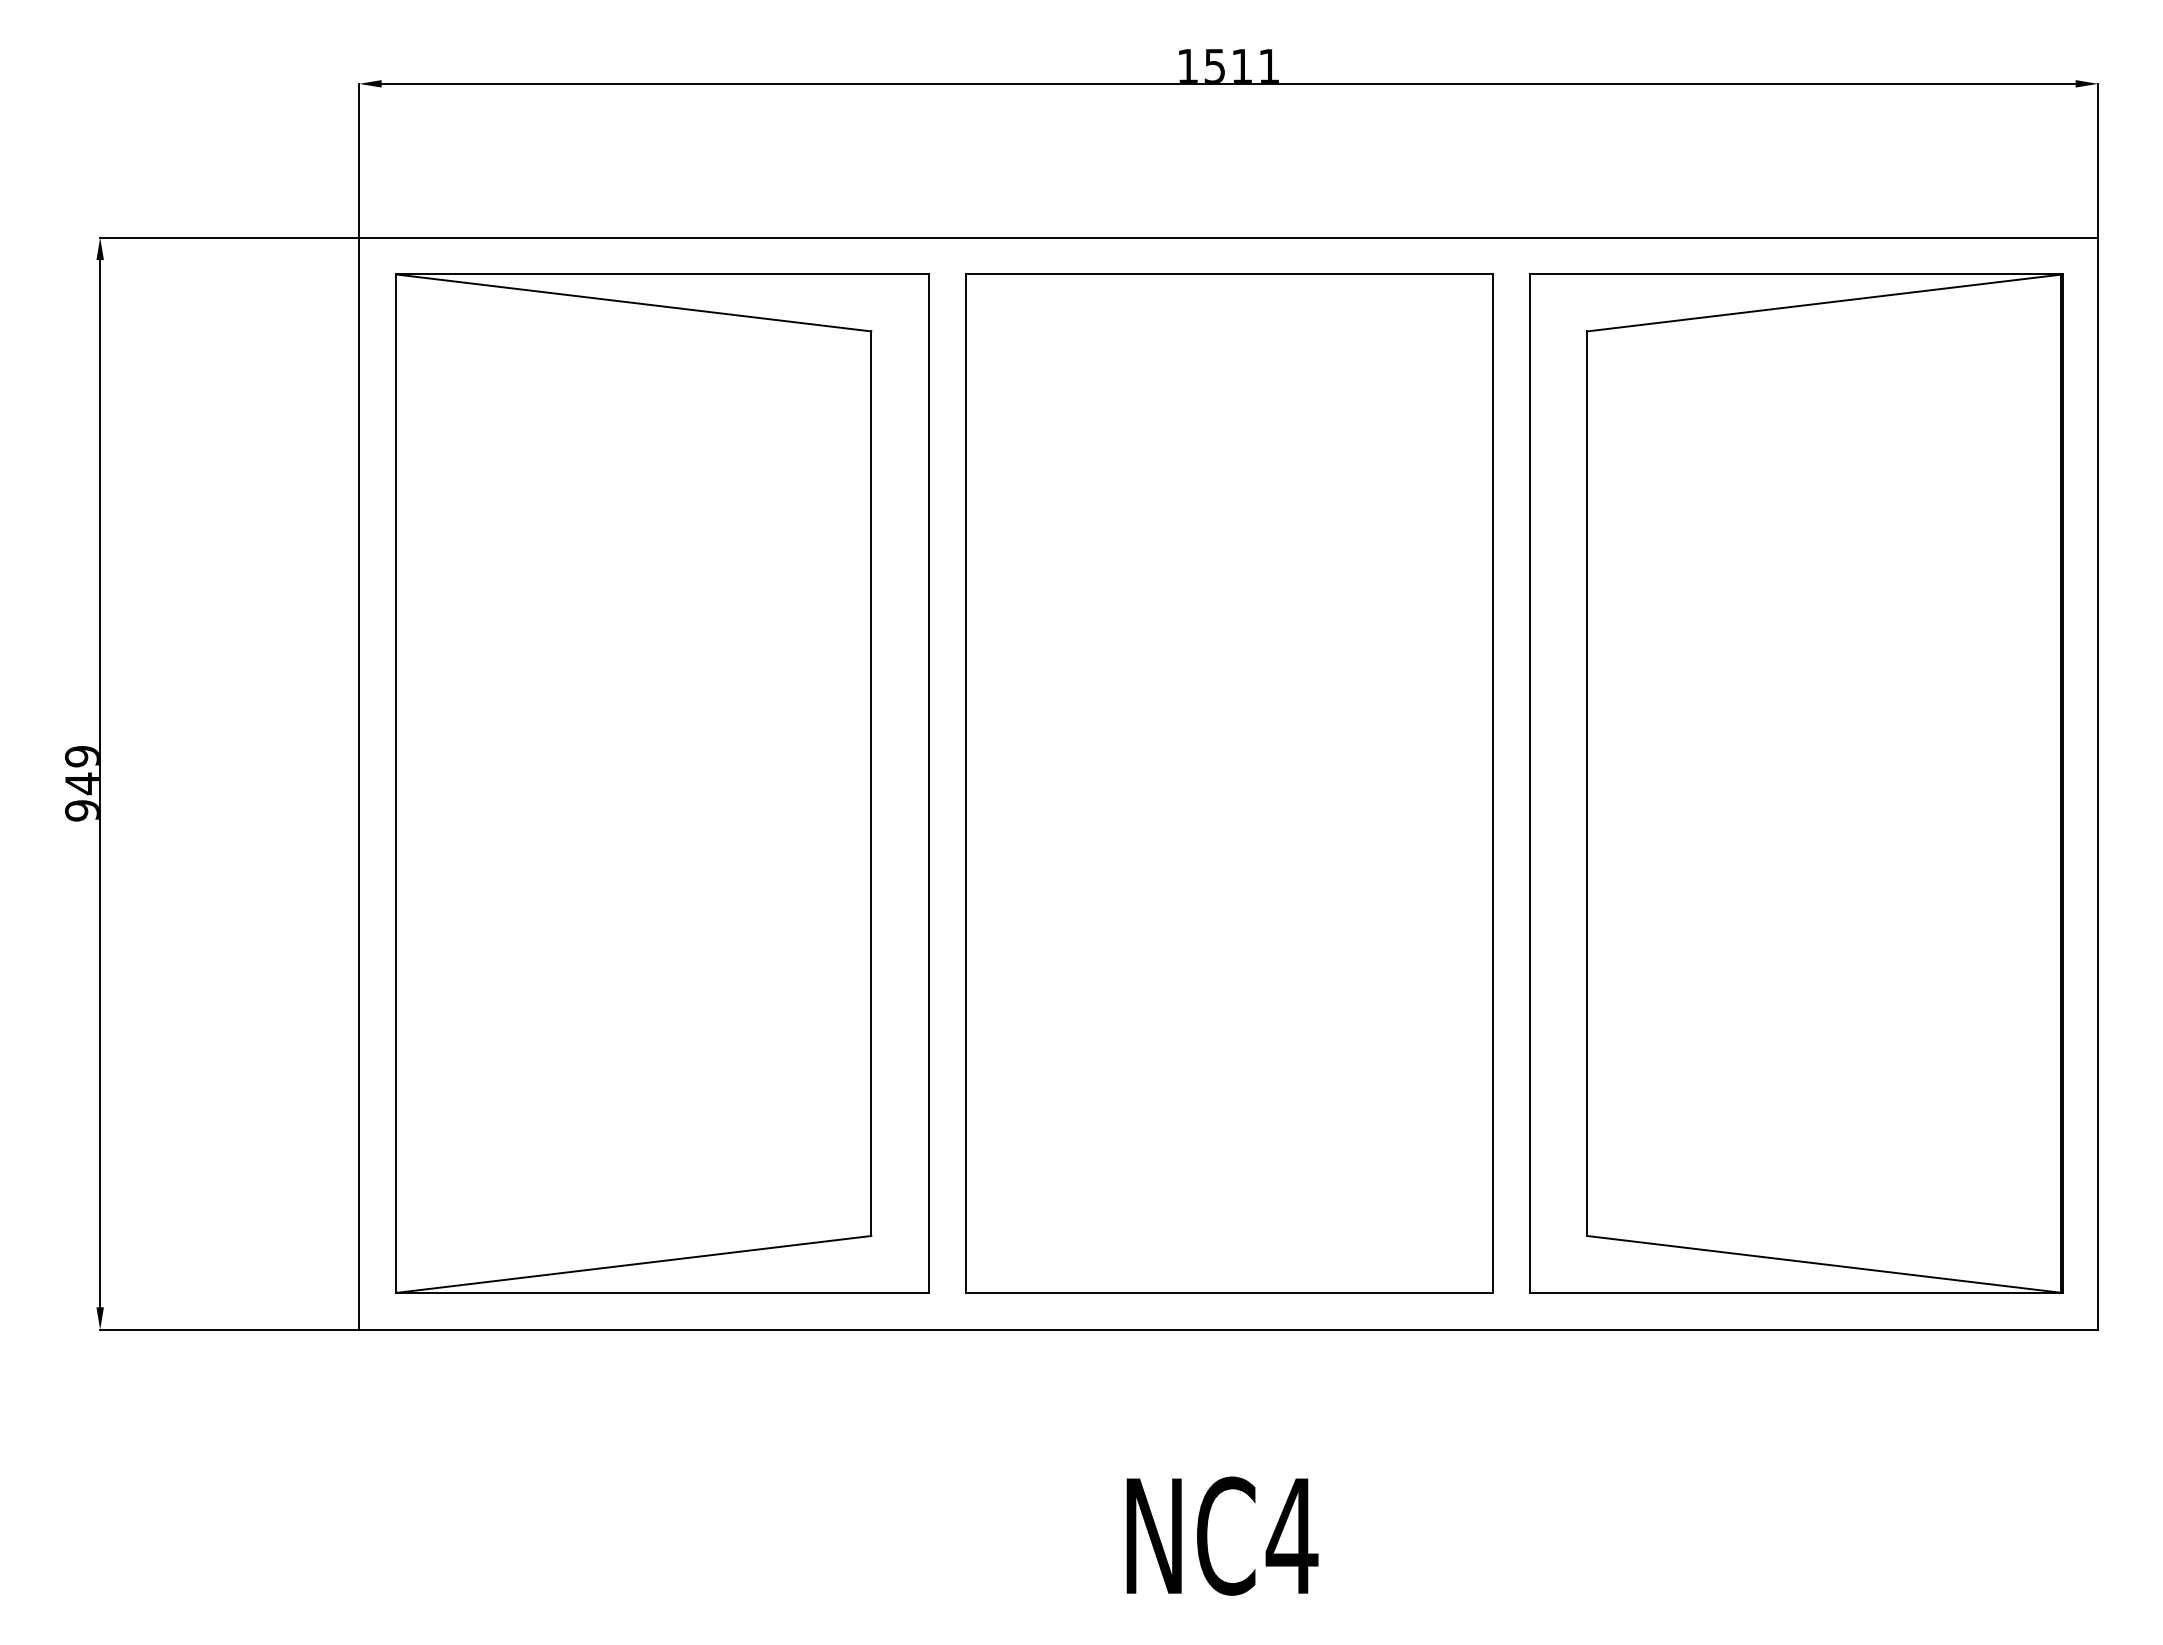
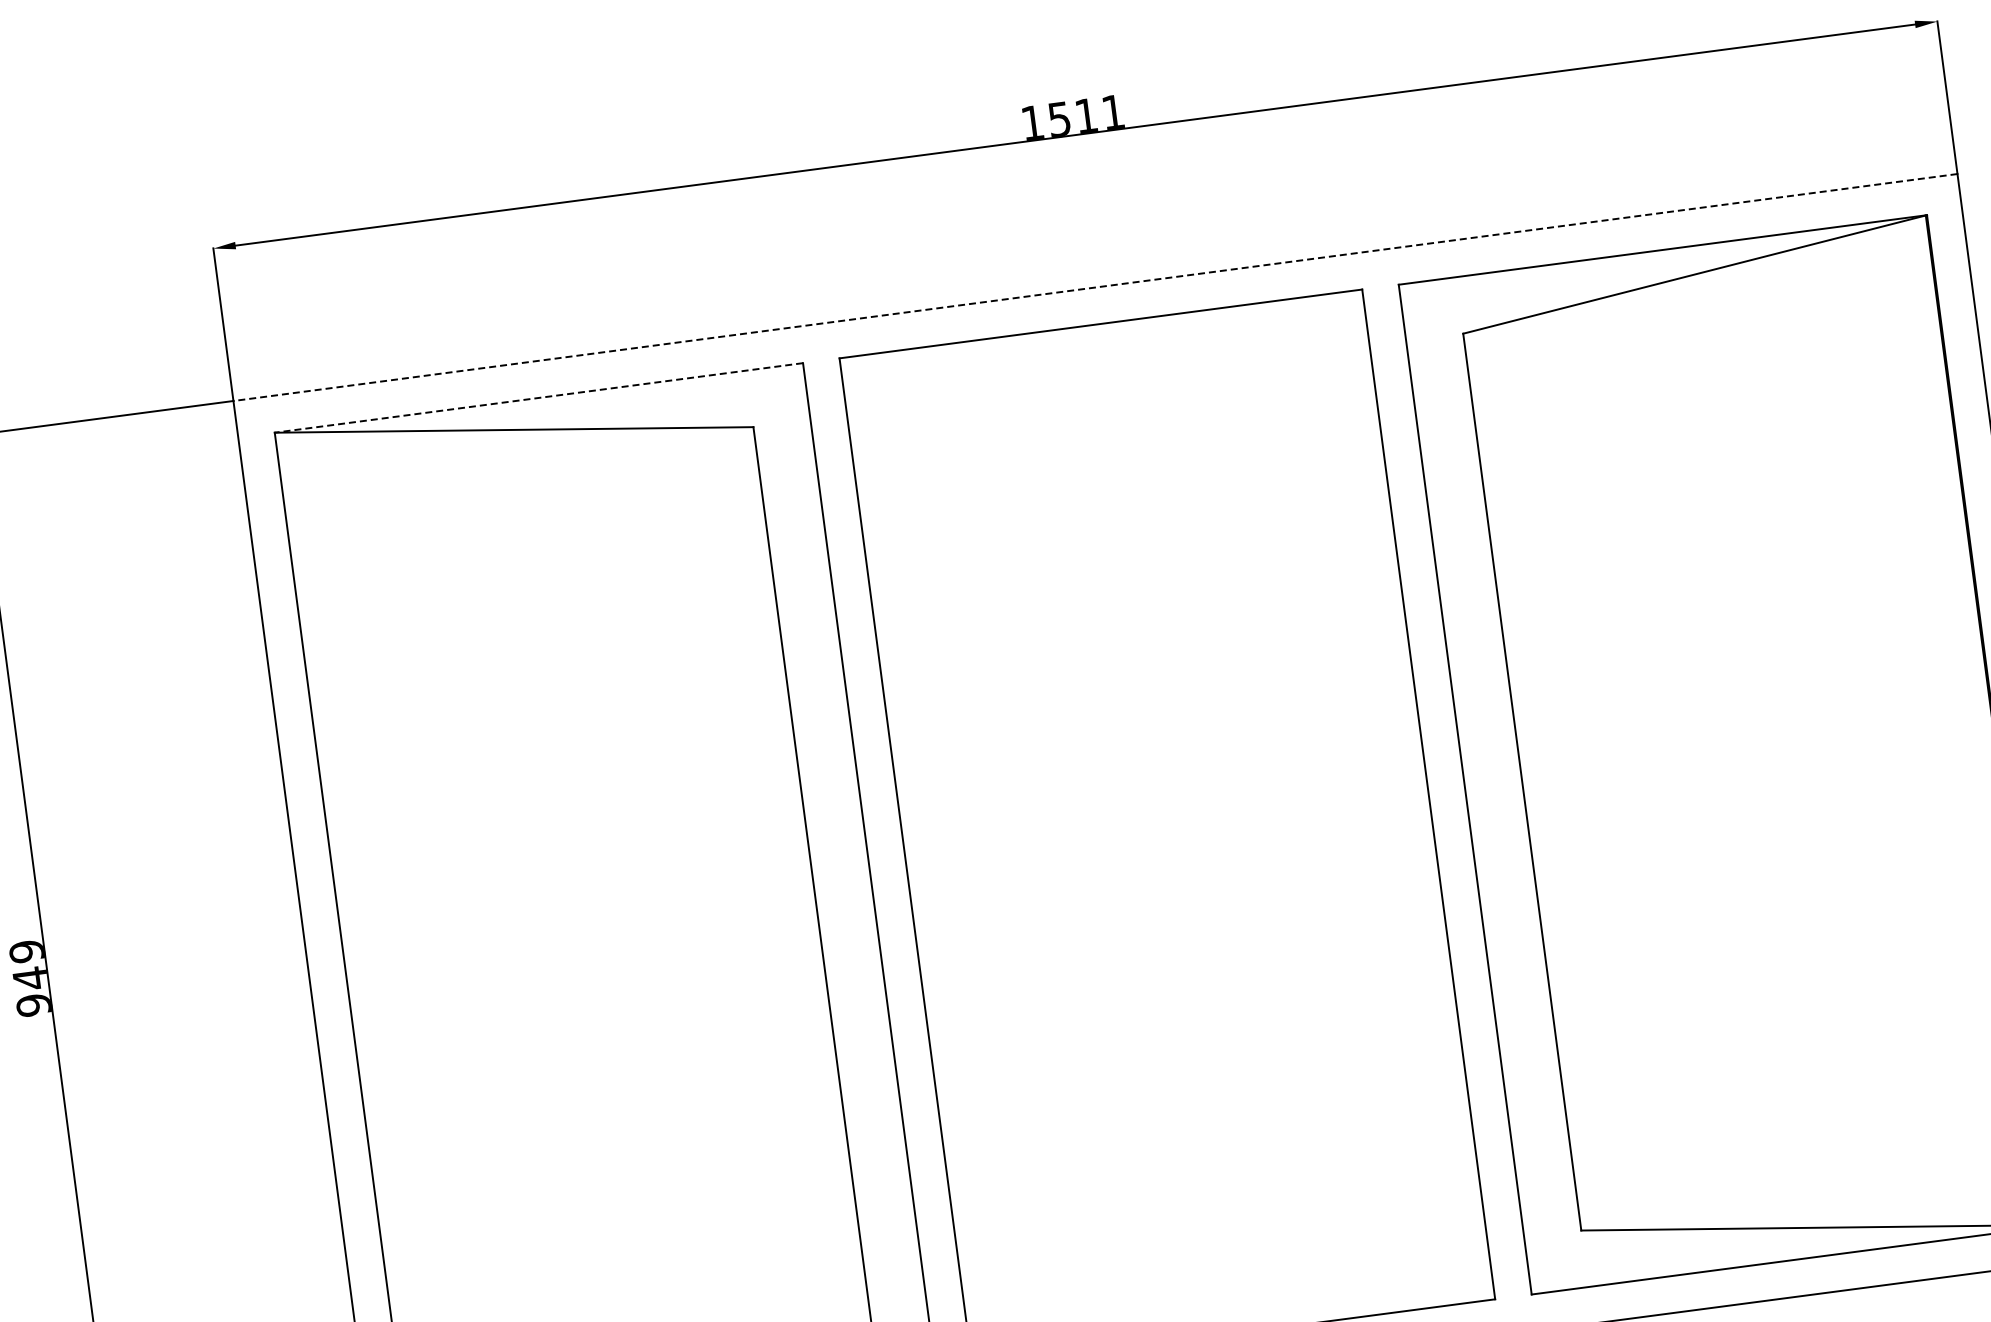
line: (1228, 237) -> (1095, 287), solid -> dashed
line: (661, 274) -> (537, 398), solid -> dashed

